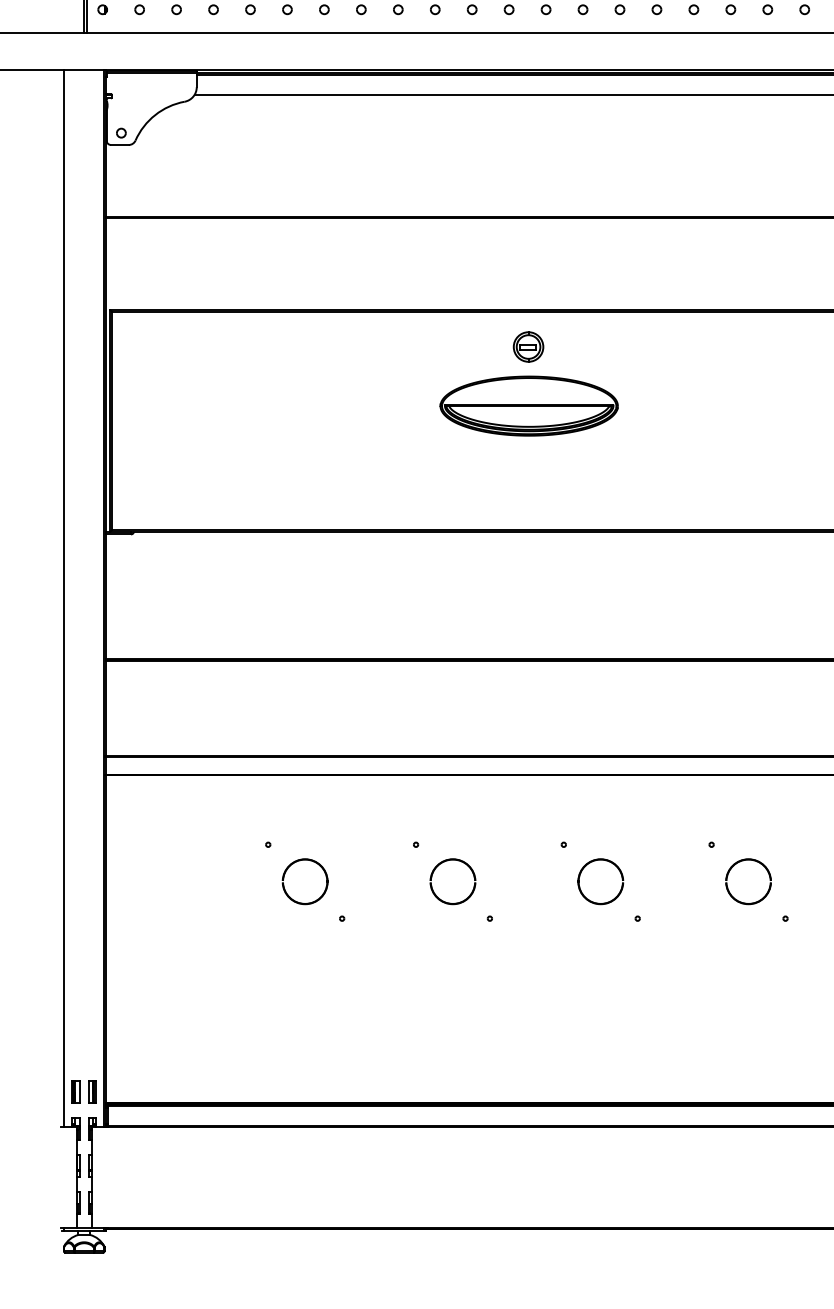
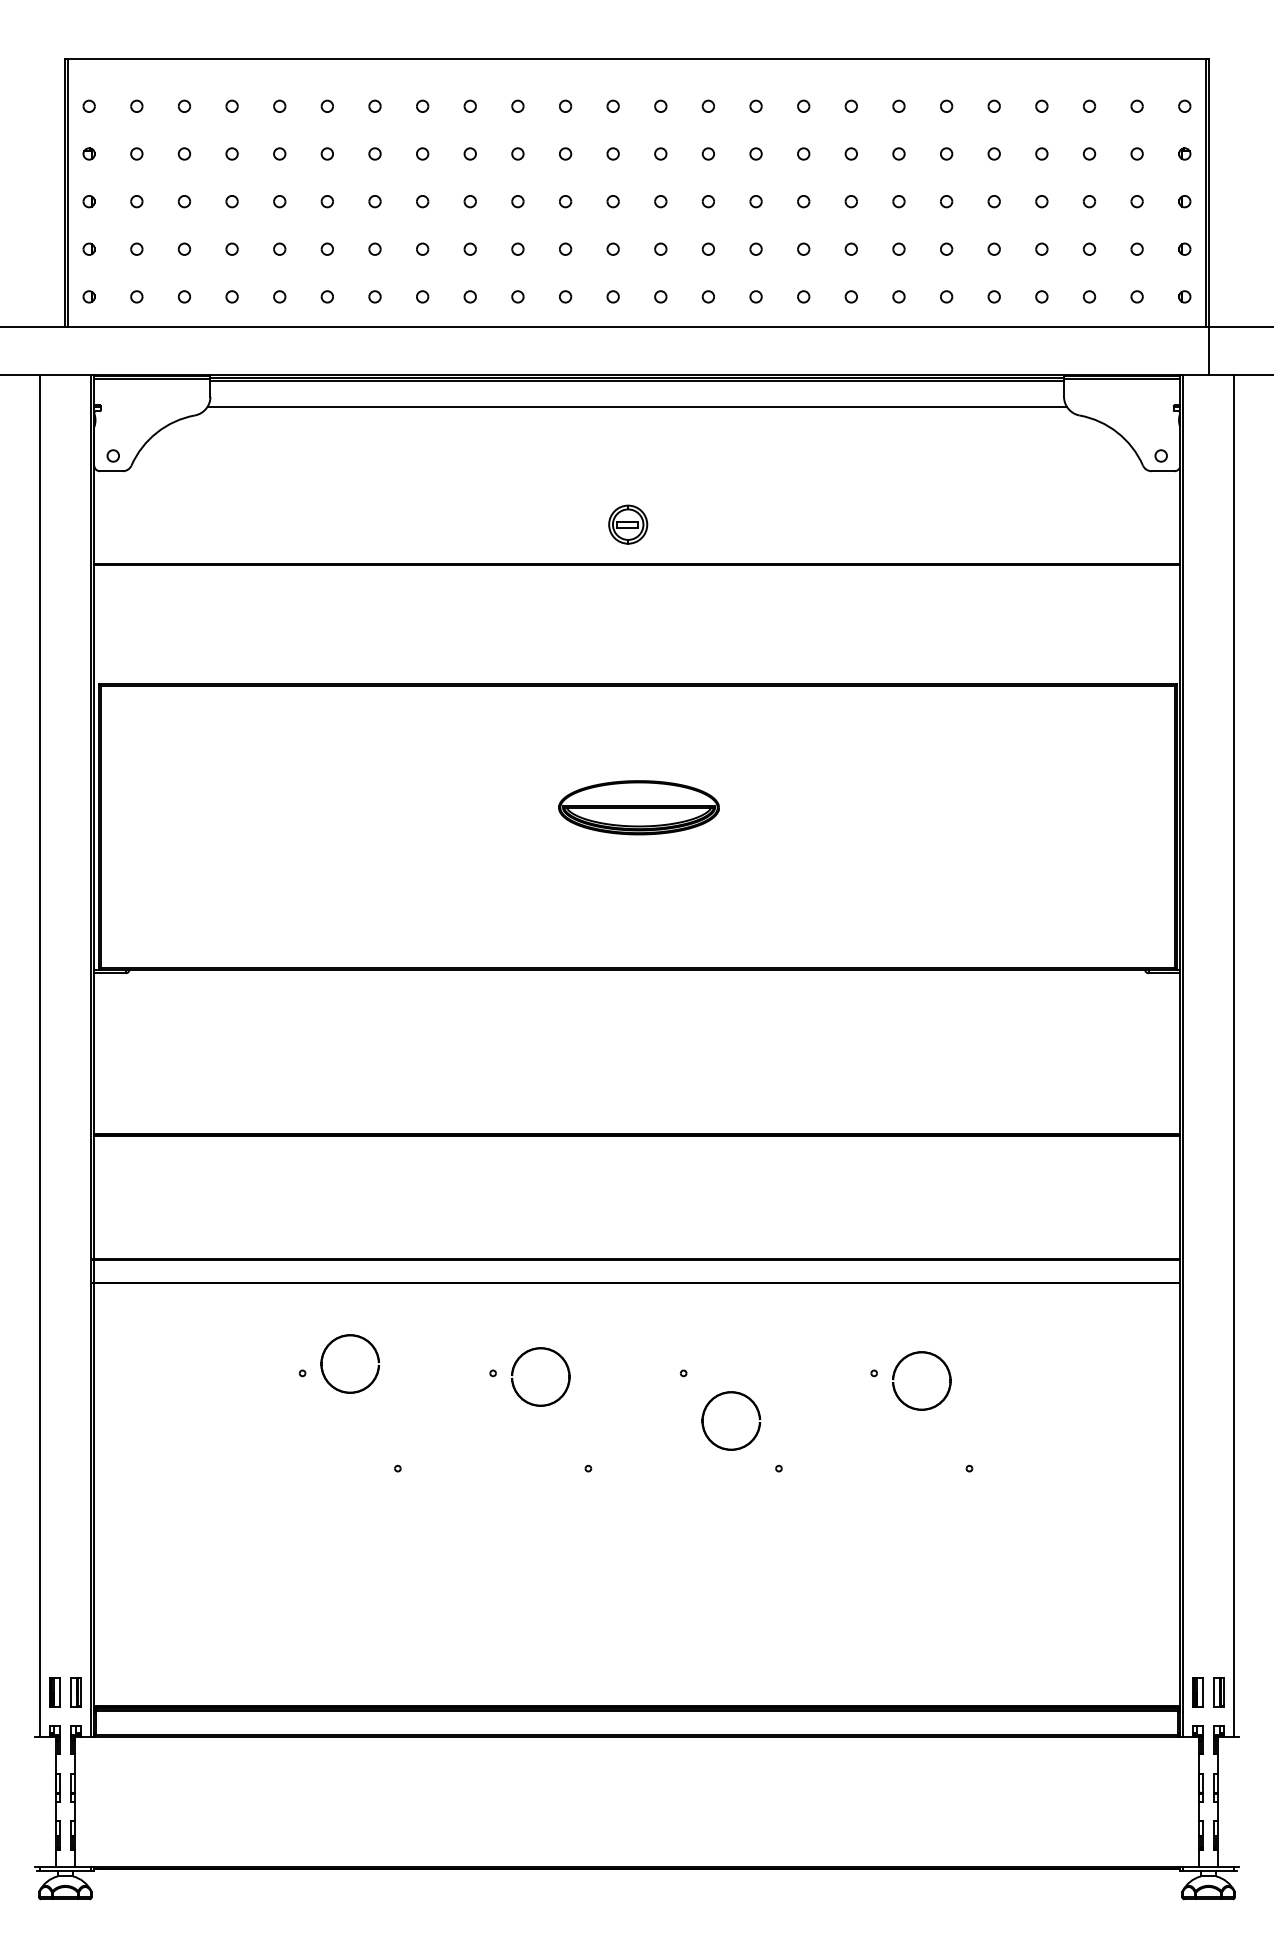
part: (528, 346) -> (628, 524), moved
part: (528, 405) -> (638, 807), size x0.7
part: (317, 864) -> (365, 1341), moved
part: (441, 864) -> (525, 1354), moved
part: (736, 864) -> (906, 1358), moved

